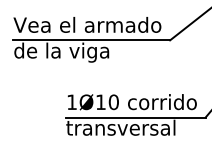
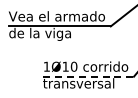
line: (135, 117) -> (88, 76), solid -> dashed

